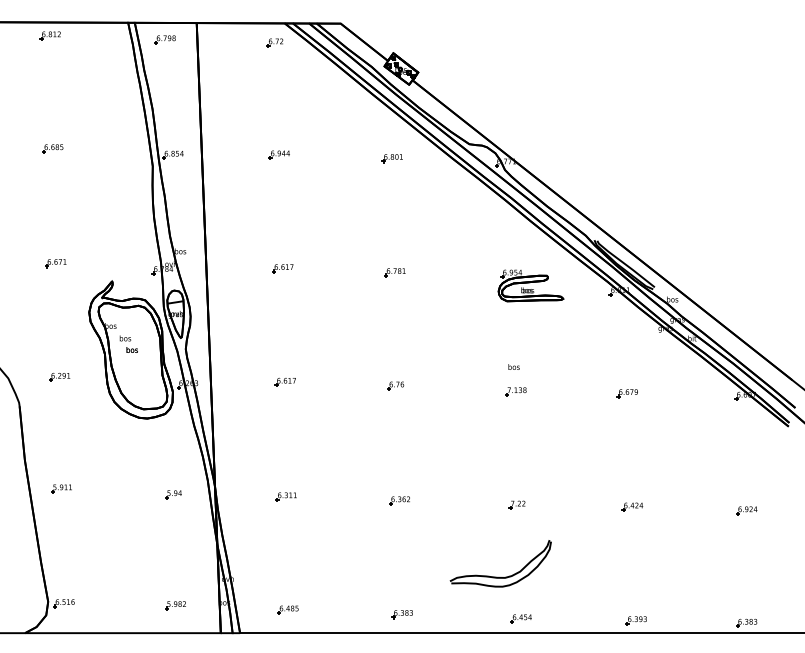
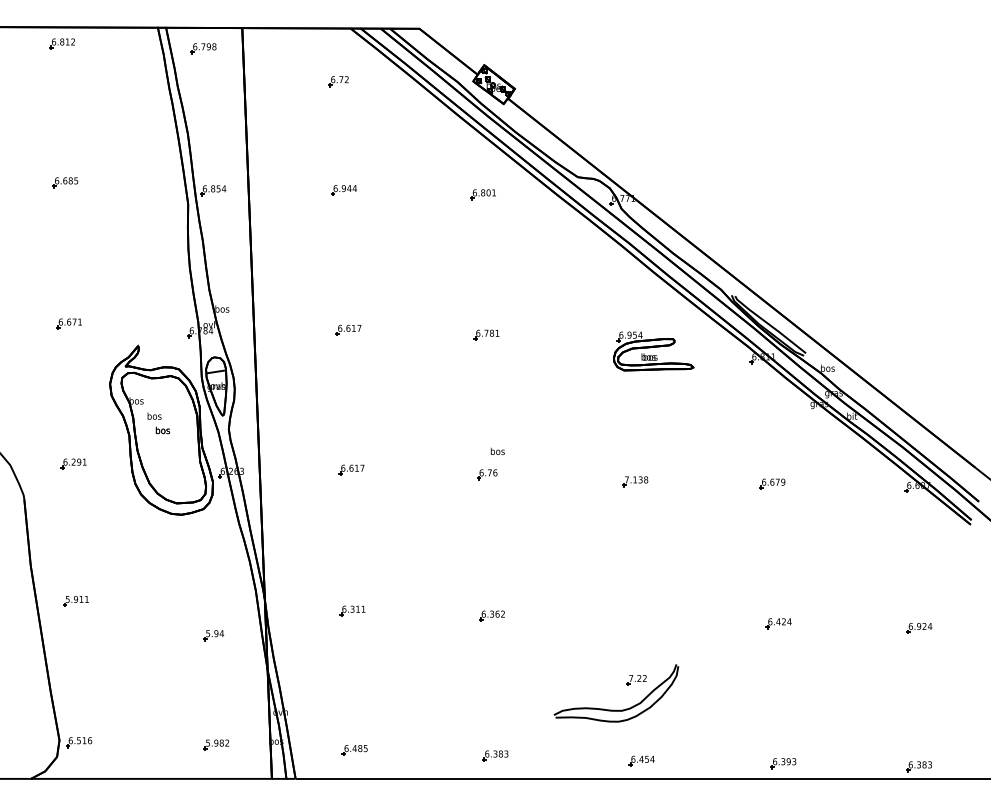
part: (274, 42) -> (338, 81), moved
text: (513, 366) -> (497, 450), moved
part: (173, 494) -> (213, 635), moved
part: (517, 505) -> (636, 680), moved

